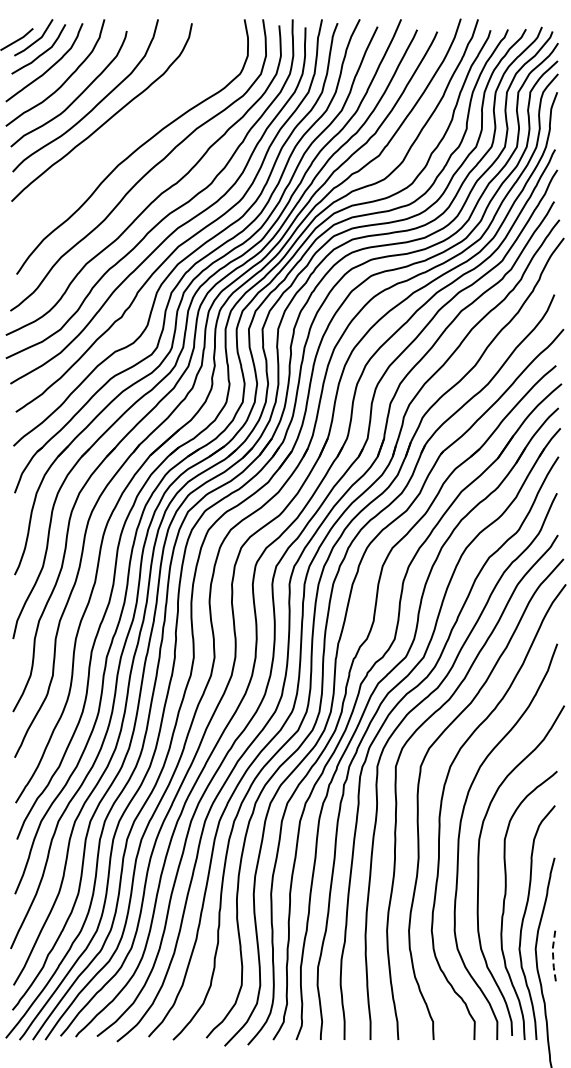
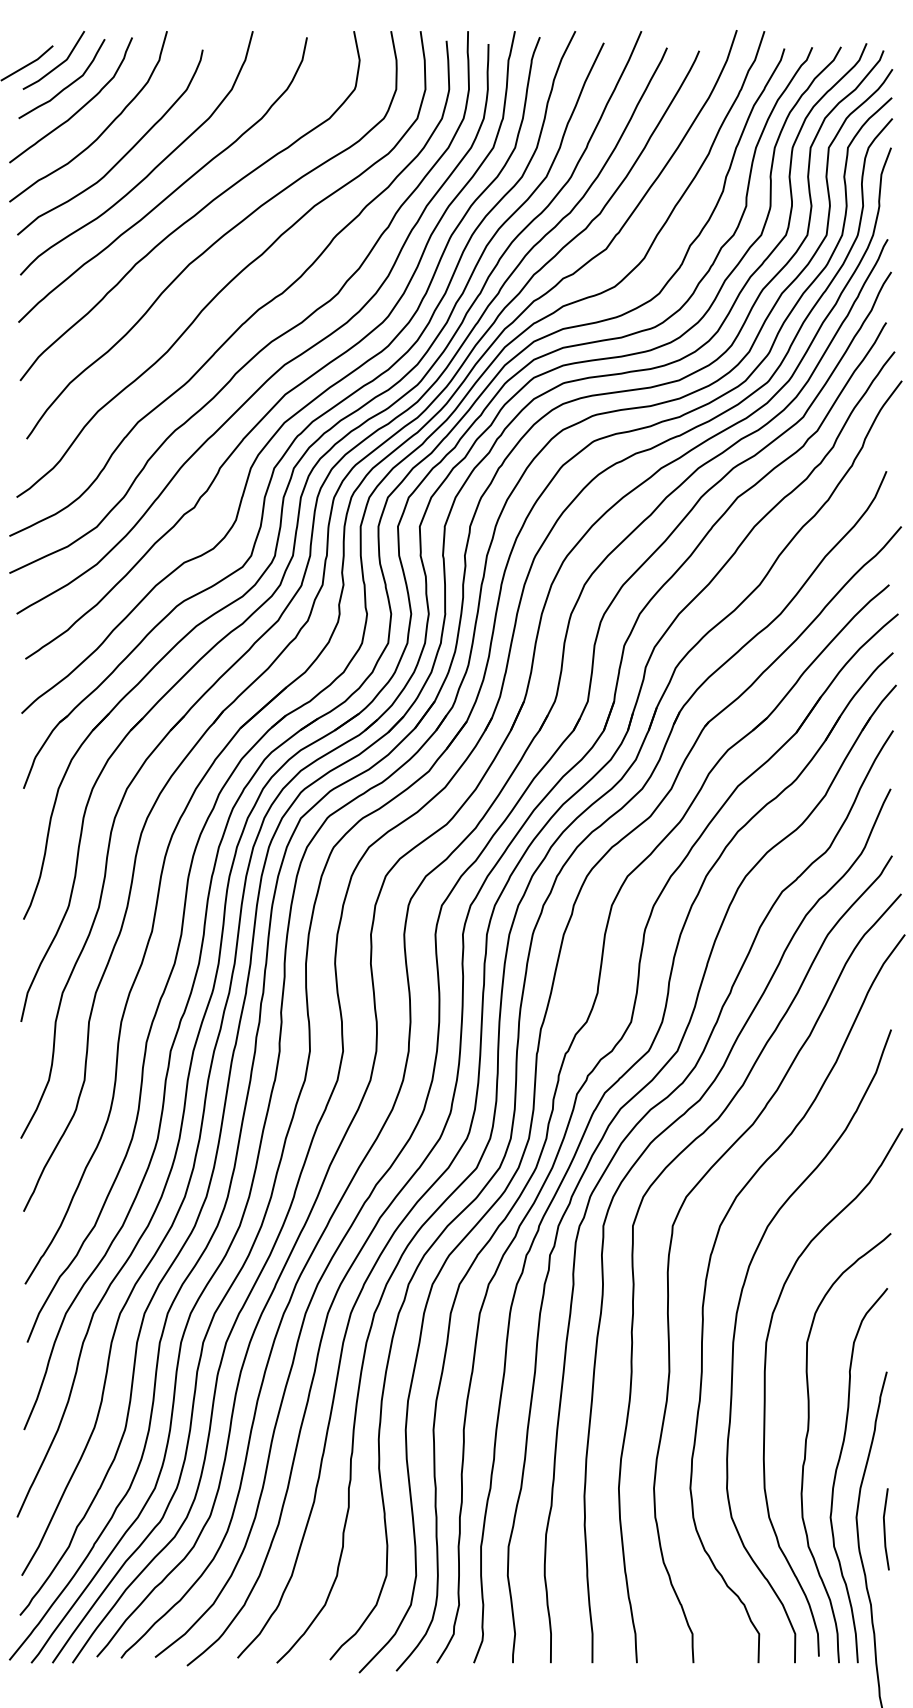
curve: (122, 132) -> (195, 212), added
line: (553, 956) -> (885, 1529), dashed -> solid

